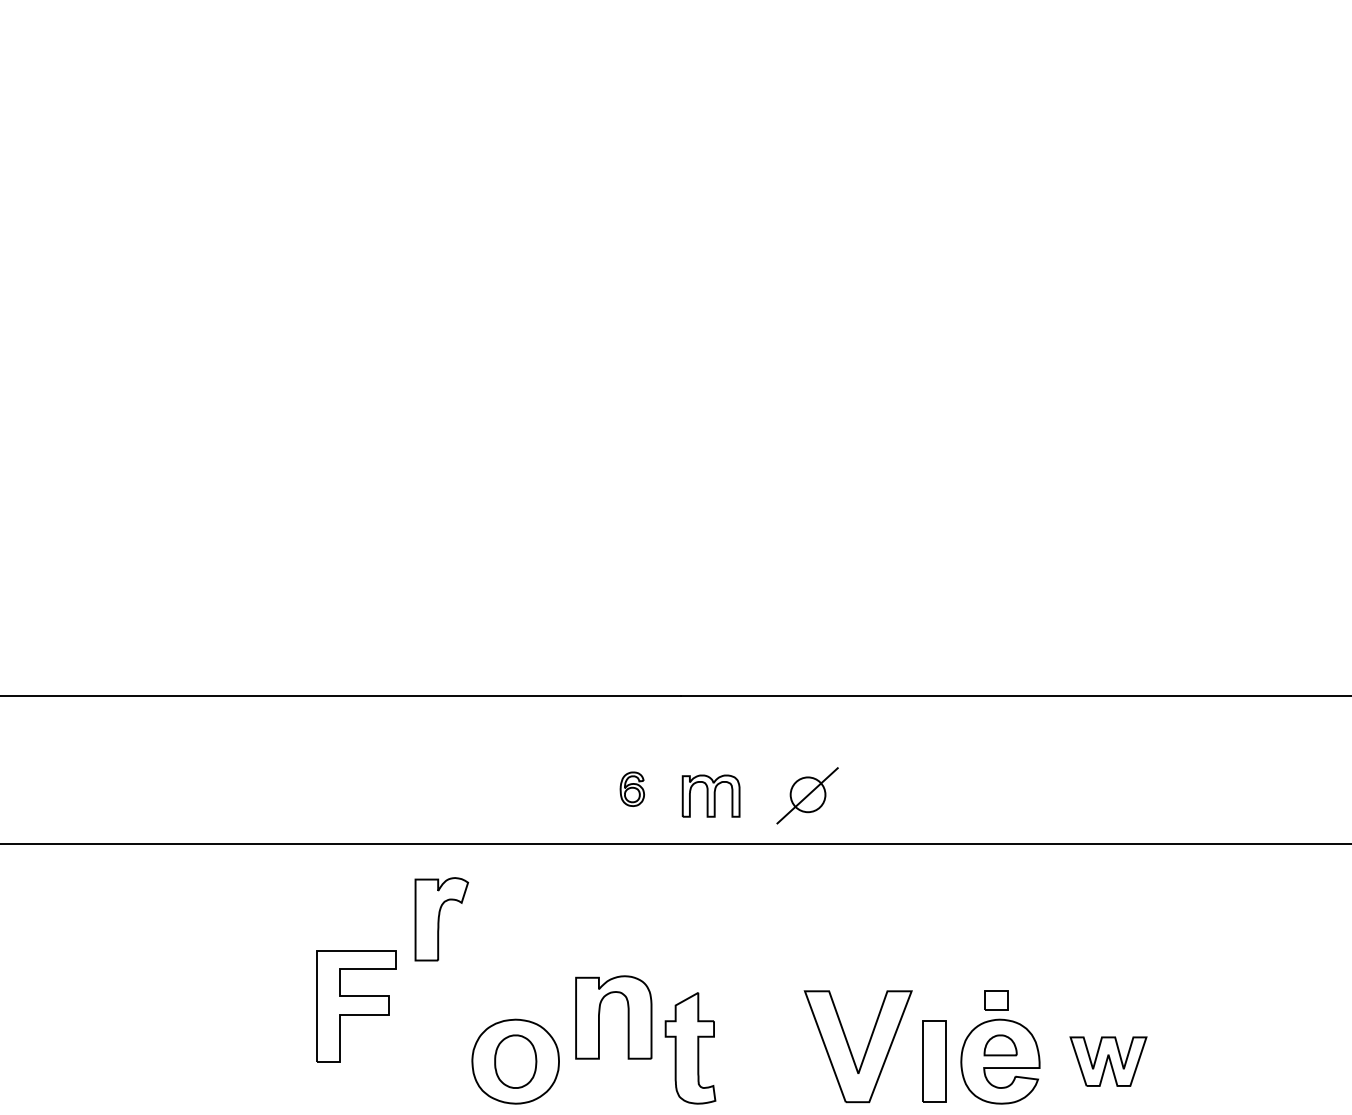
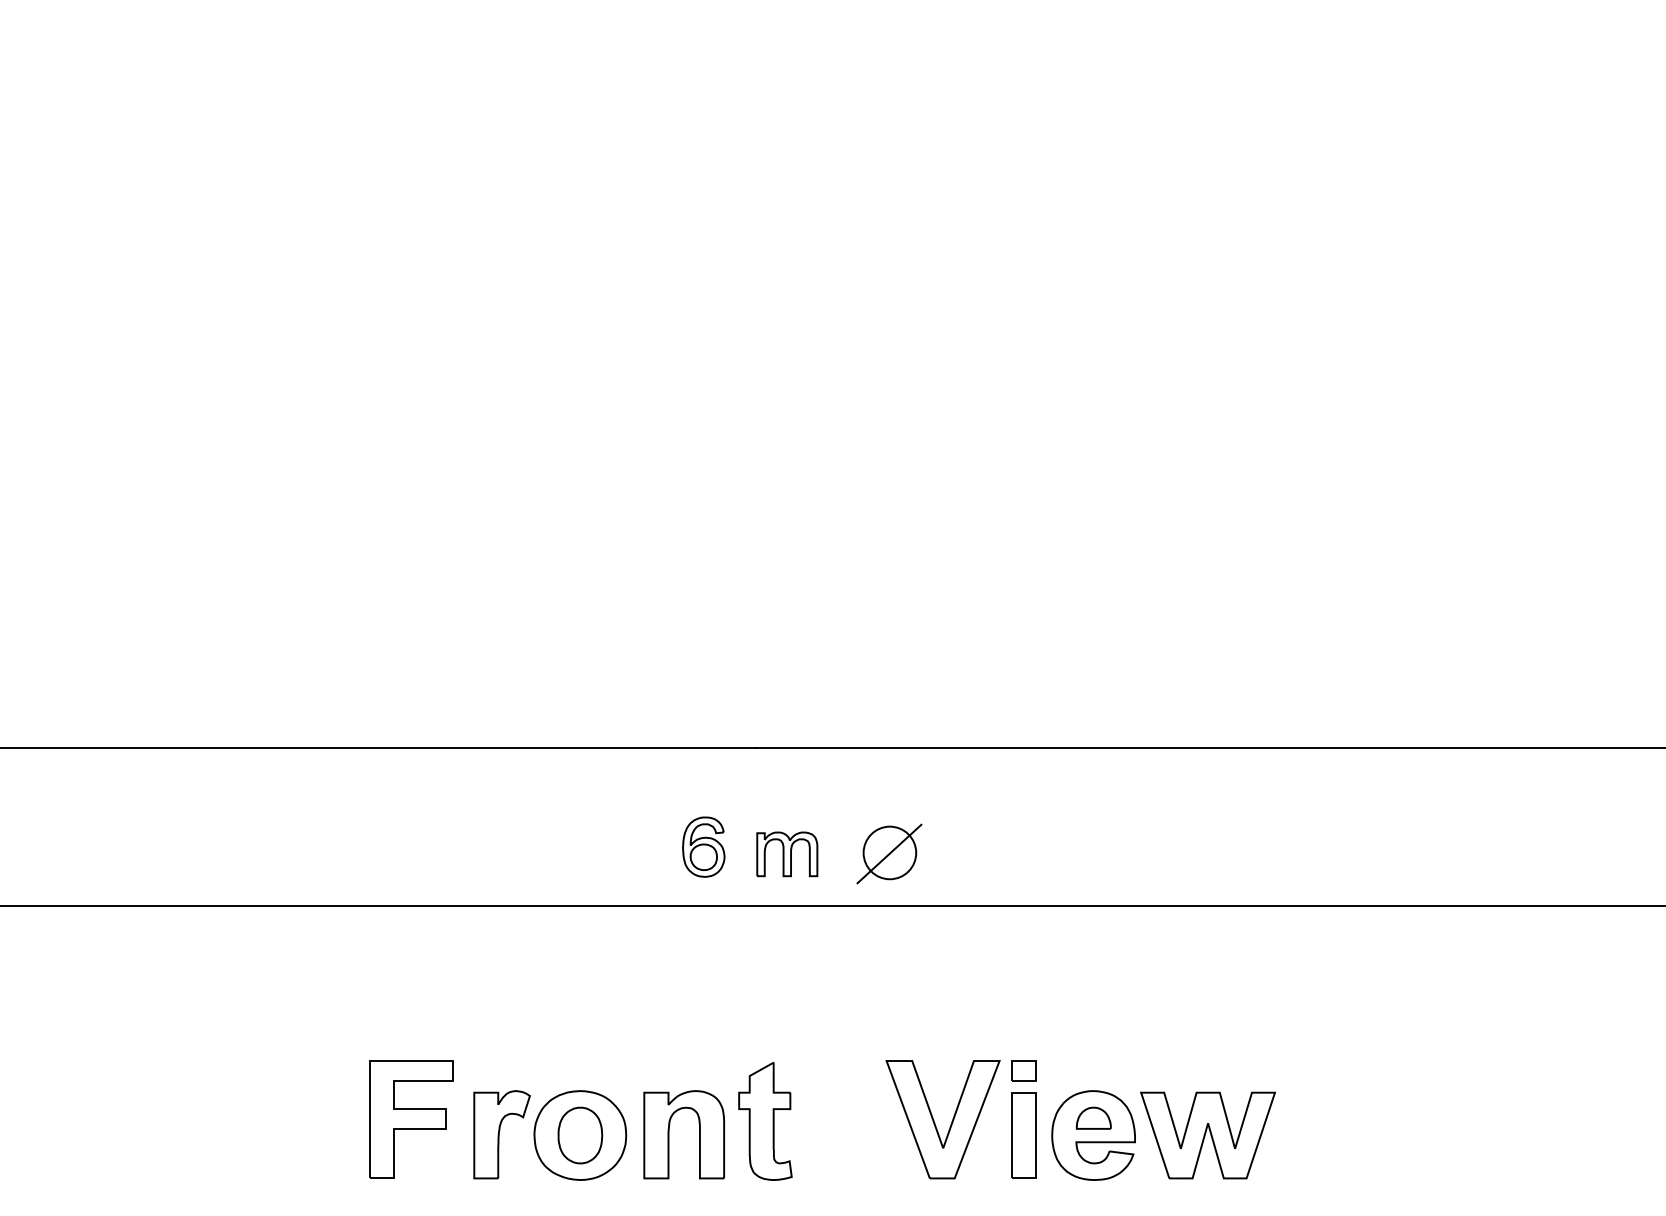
part: (632, 788) -> (703, 846), size x1.67
circle: (807, 794) -> (889, 852), size x1.43
part: (441, 919) -> (501, 1134), moved
part: (996, 1000) -> (1023, 1070), moved
part: (356, 1005) -> (411, 1119), moved
part: (599, 1017) -> (669, 1134), moved
part: (1107, 1061) -> (1207, 1135), size x1.67

